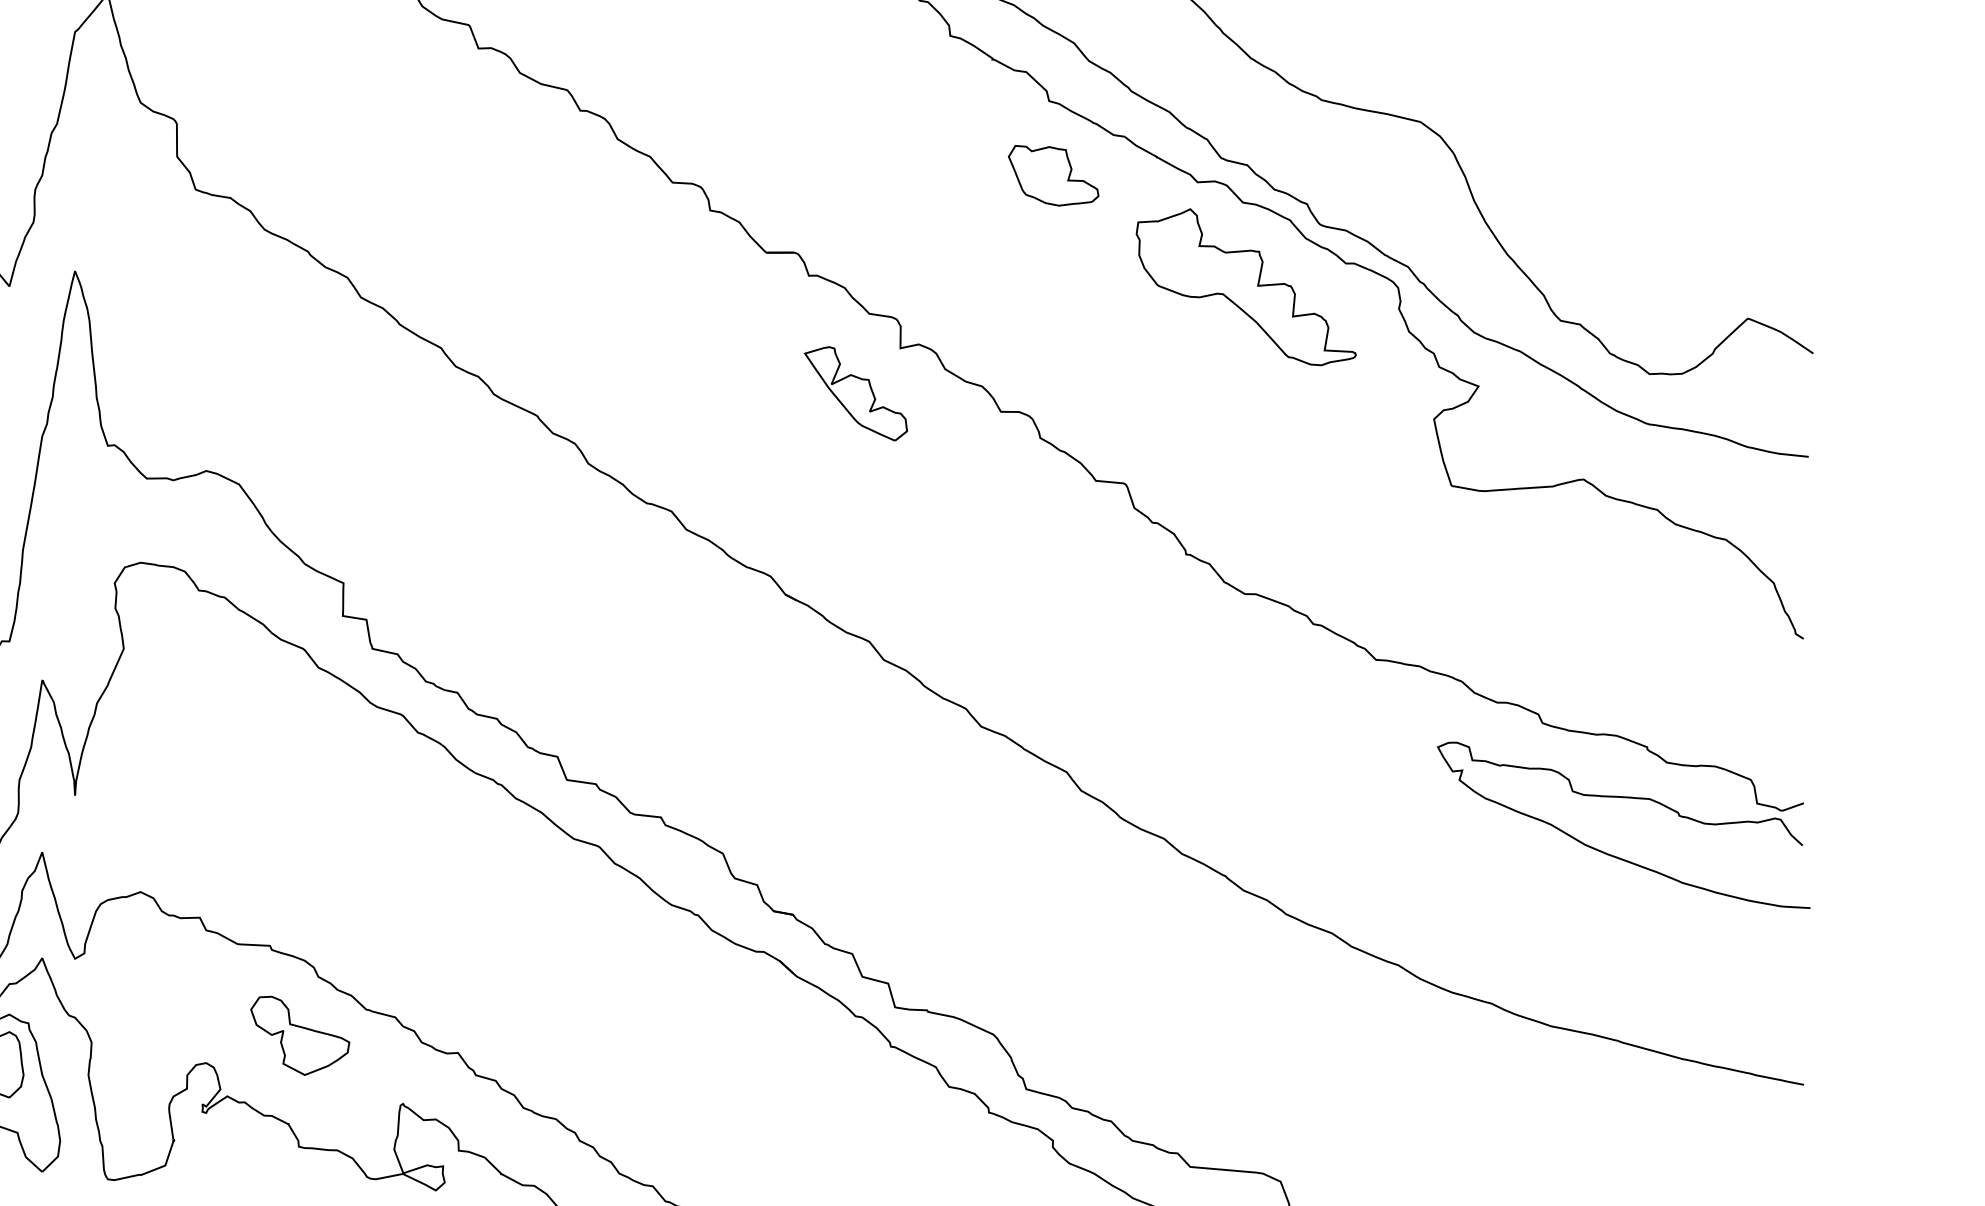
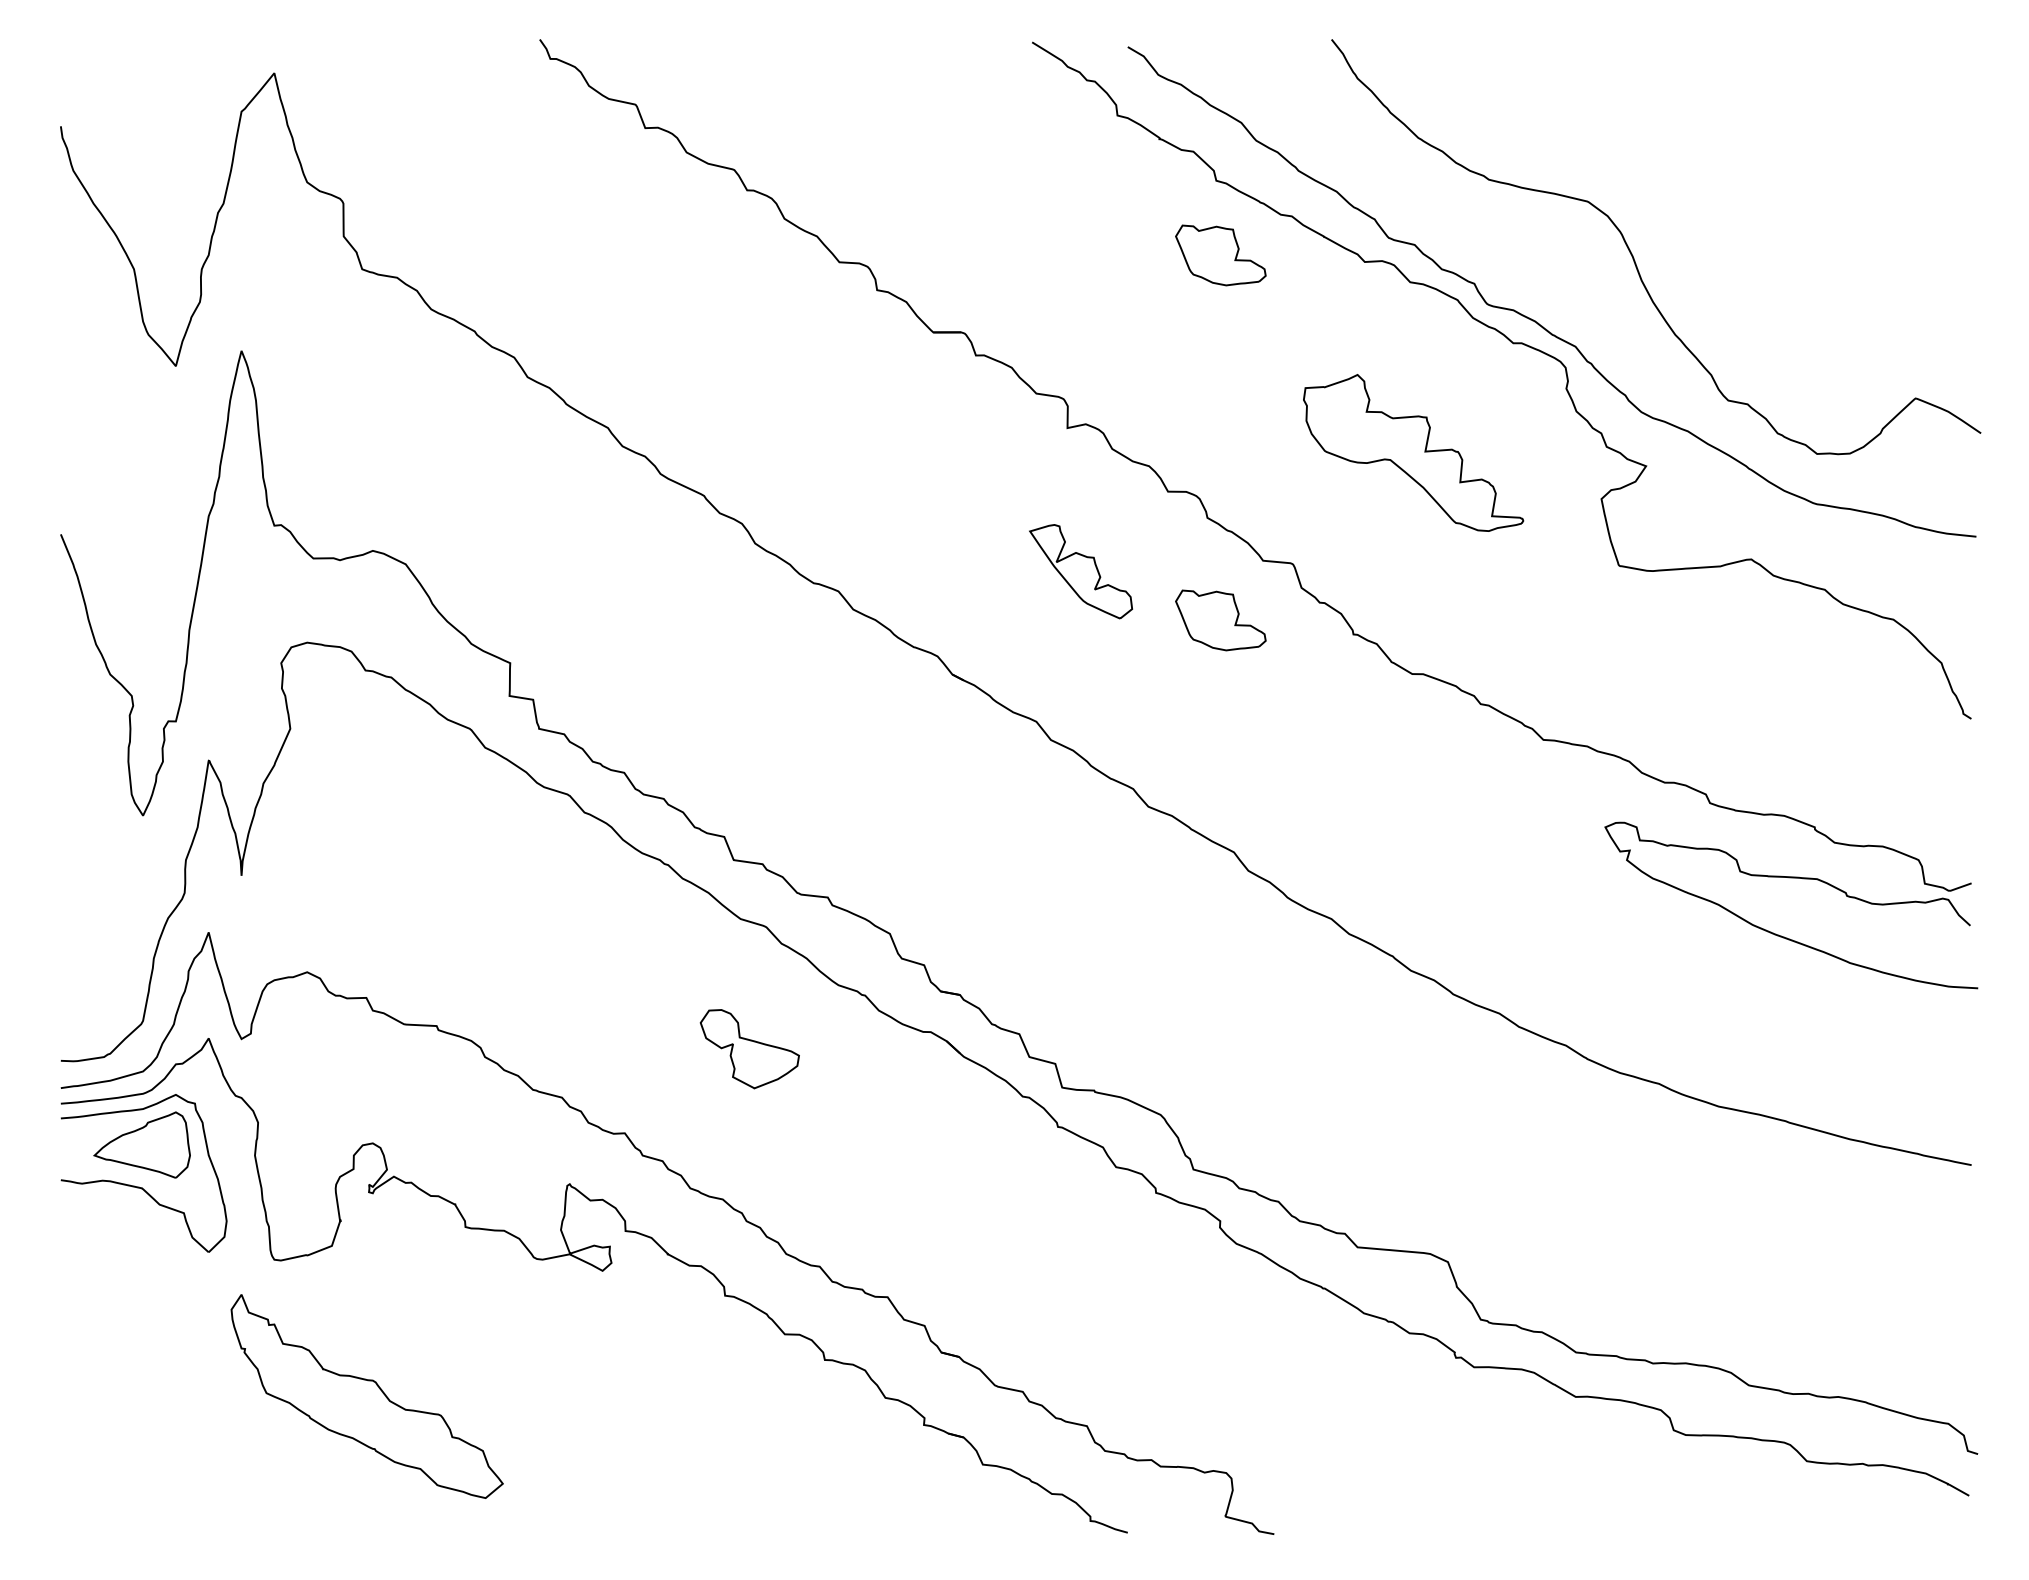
part: (1246, 286) -> (1413, 452), moved
part: (855, 393) -> (1080, 571), moved
part: (1053, 540) -> (1220, 620), added
part: (299, 1036) -> (749, 1049), moved

